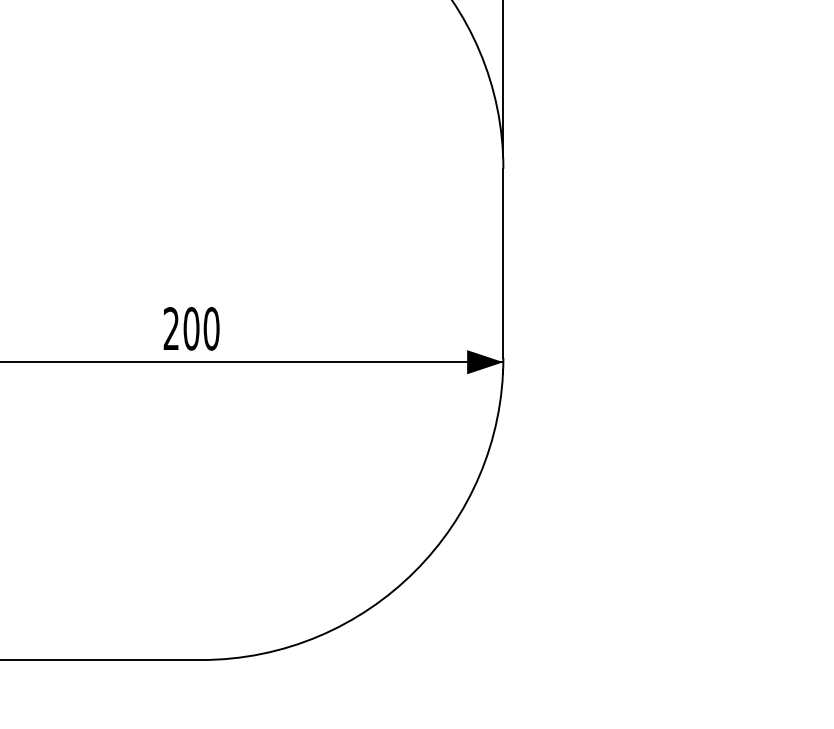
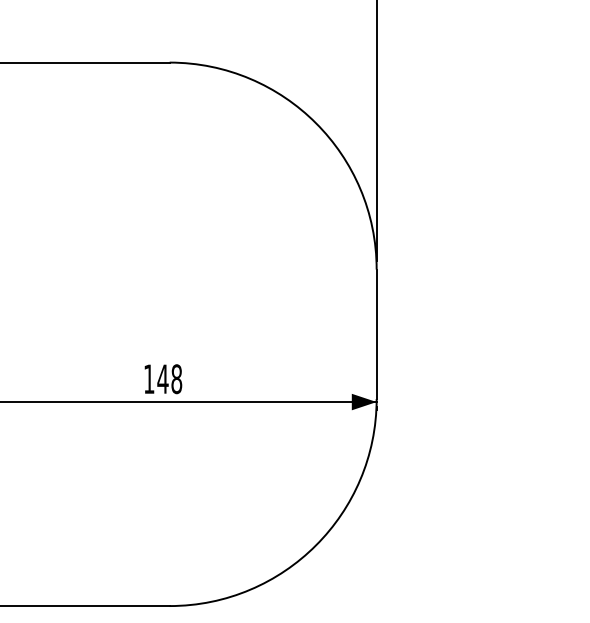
text: (192, 329) -> (163, 379), 200 -> 148

